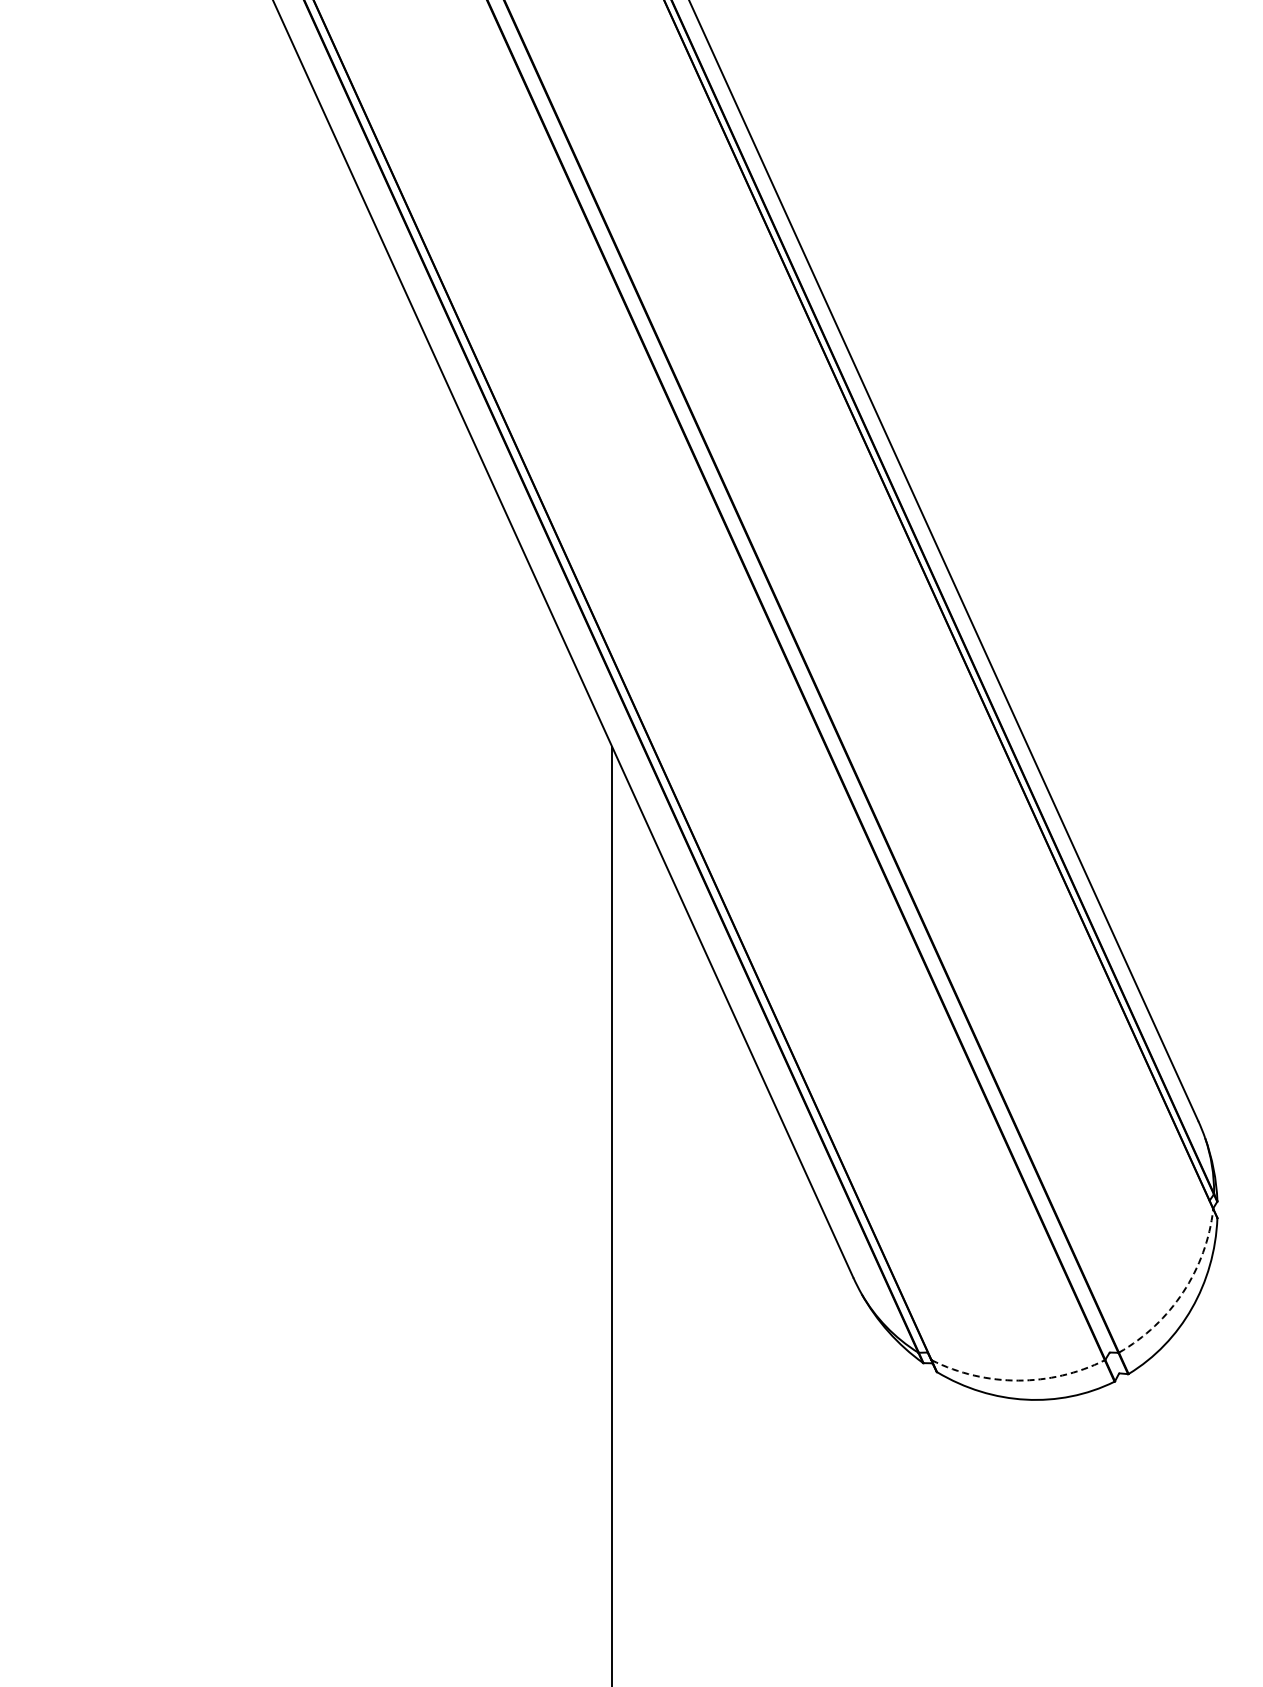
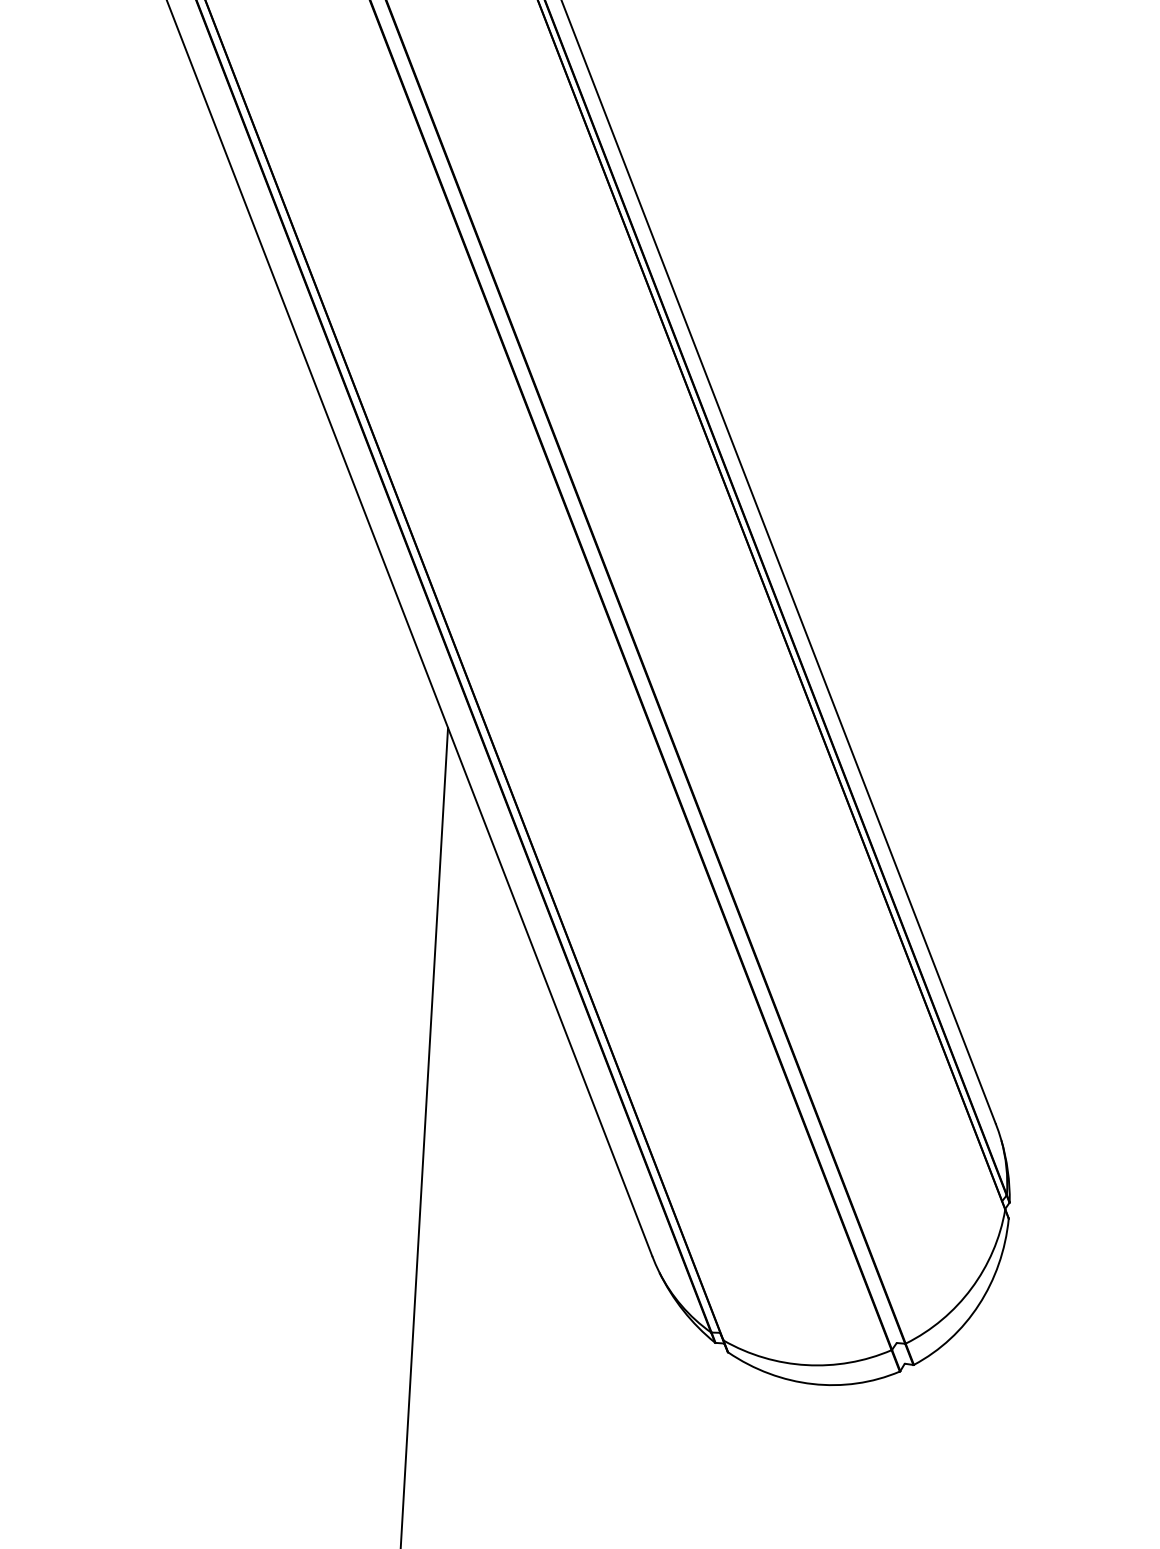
arc: (1183, 1292) -> (971, 1288), dashed -> solid
arc: (1018, 1380) -> (806, 1365), dashed -> solid

